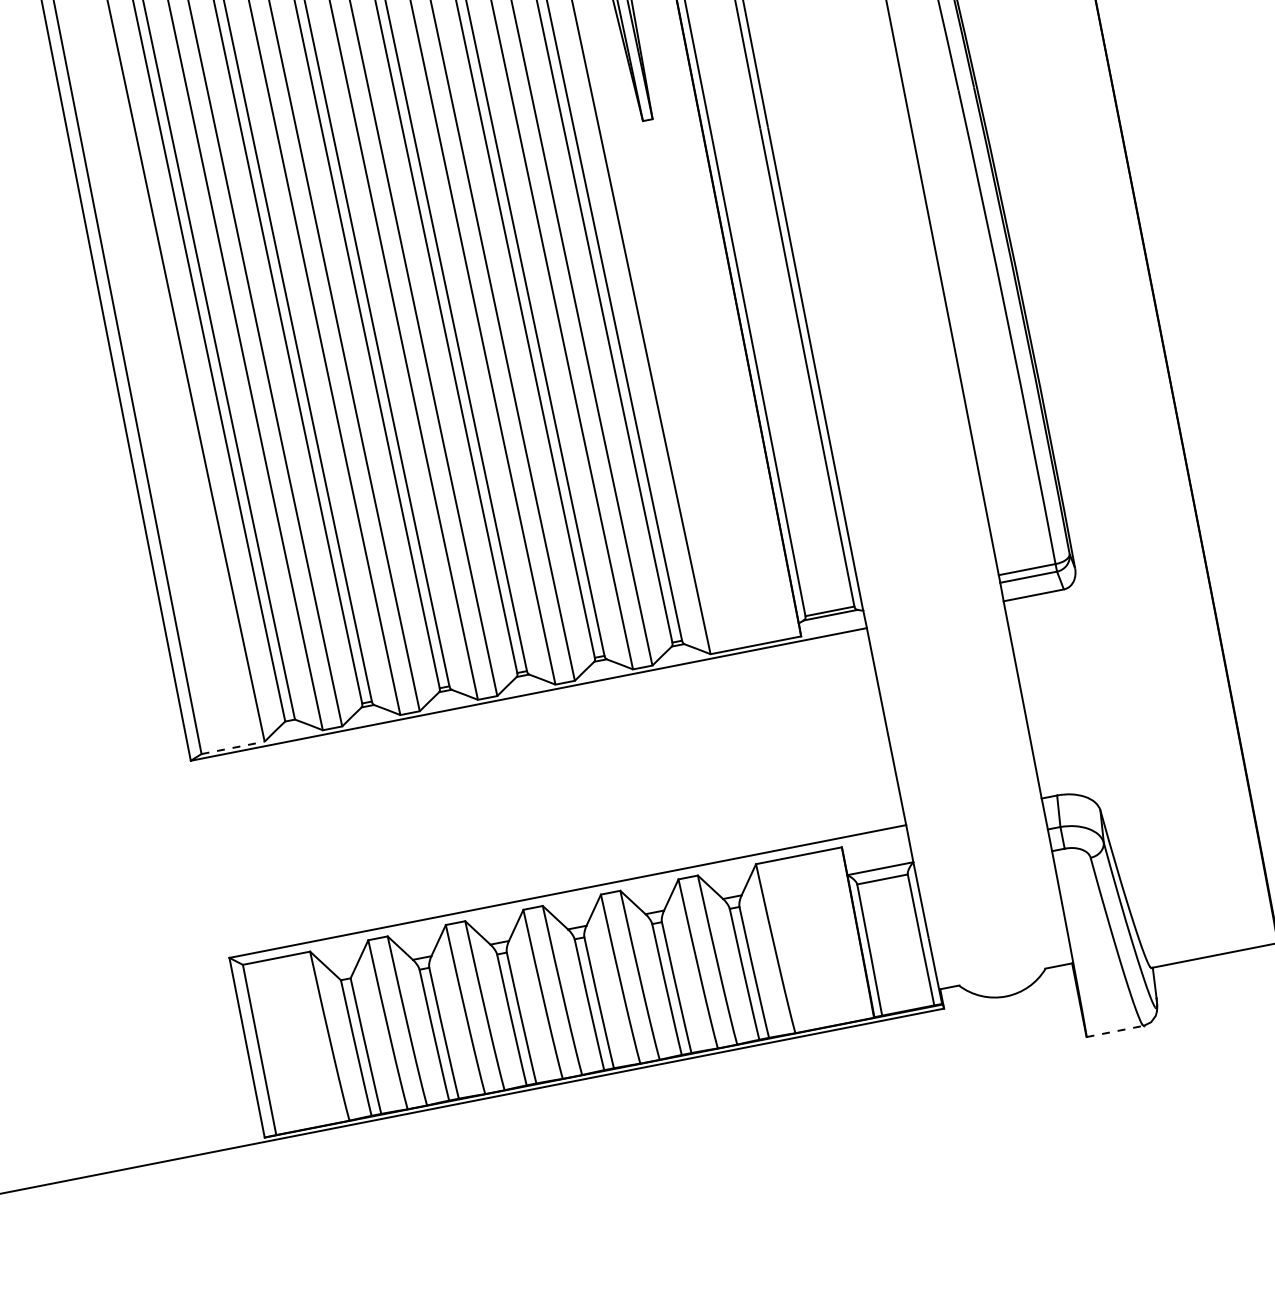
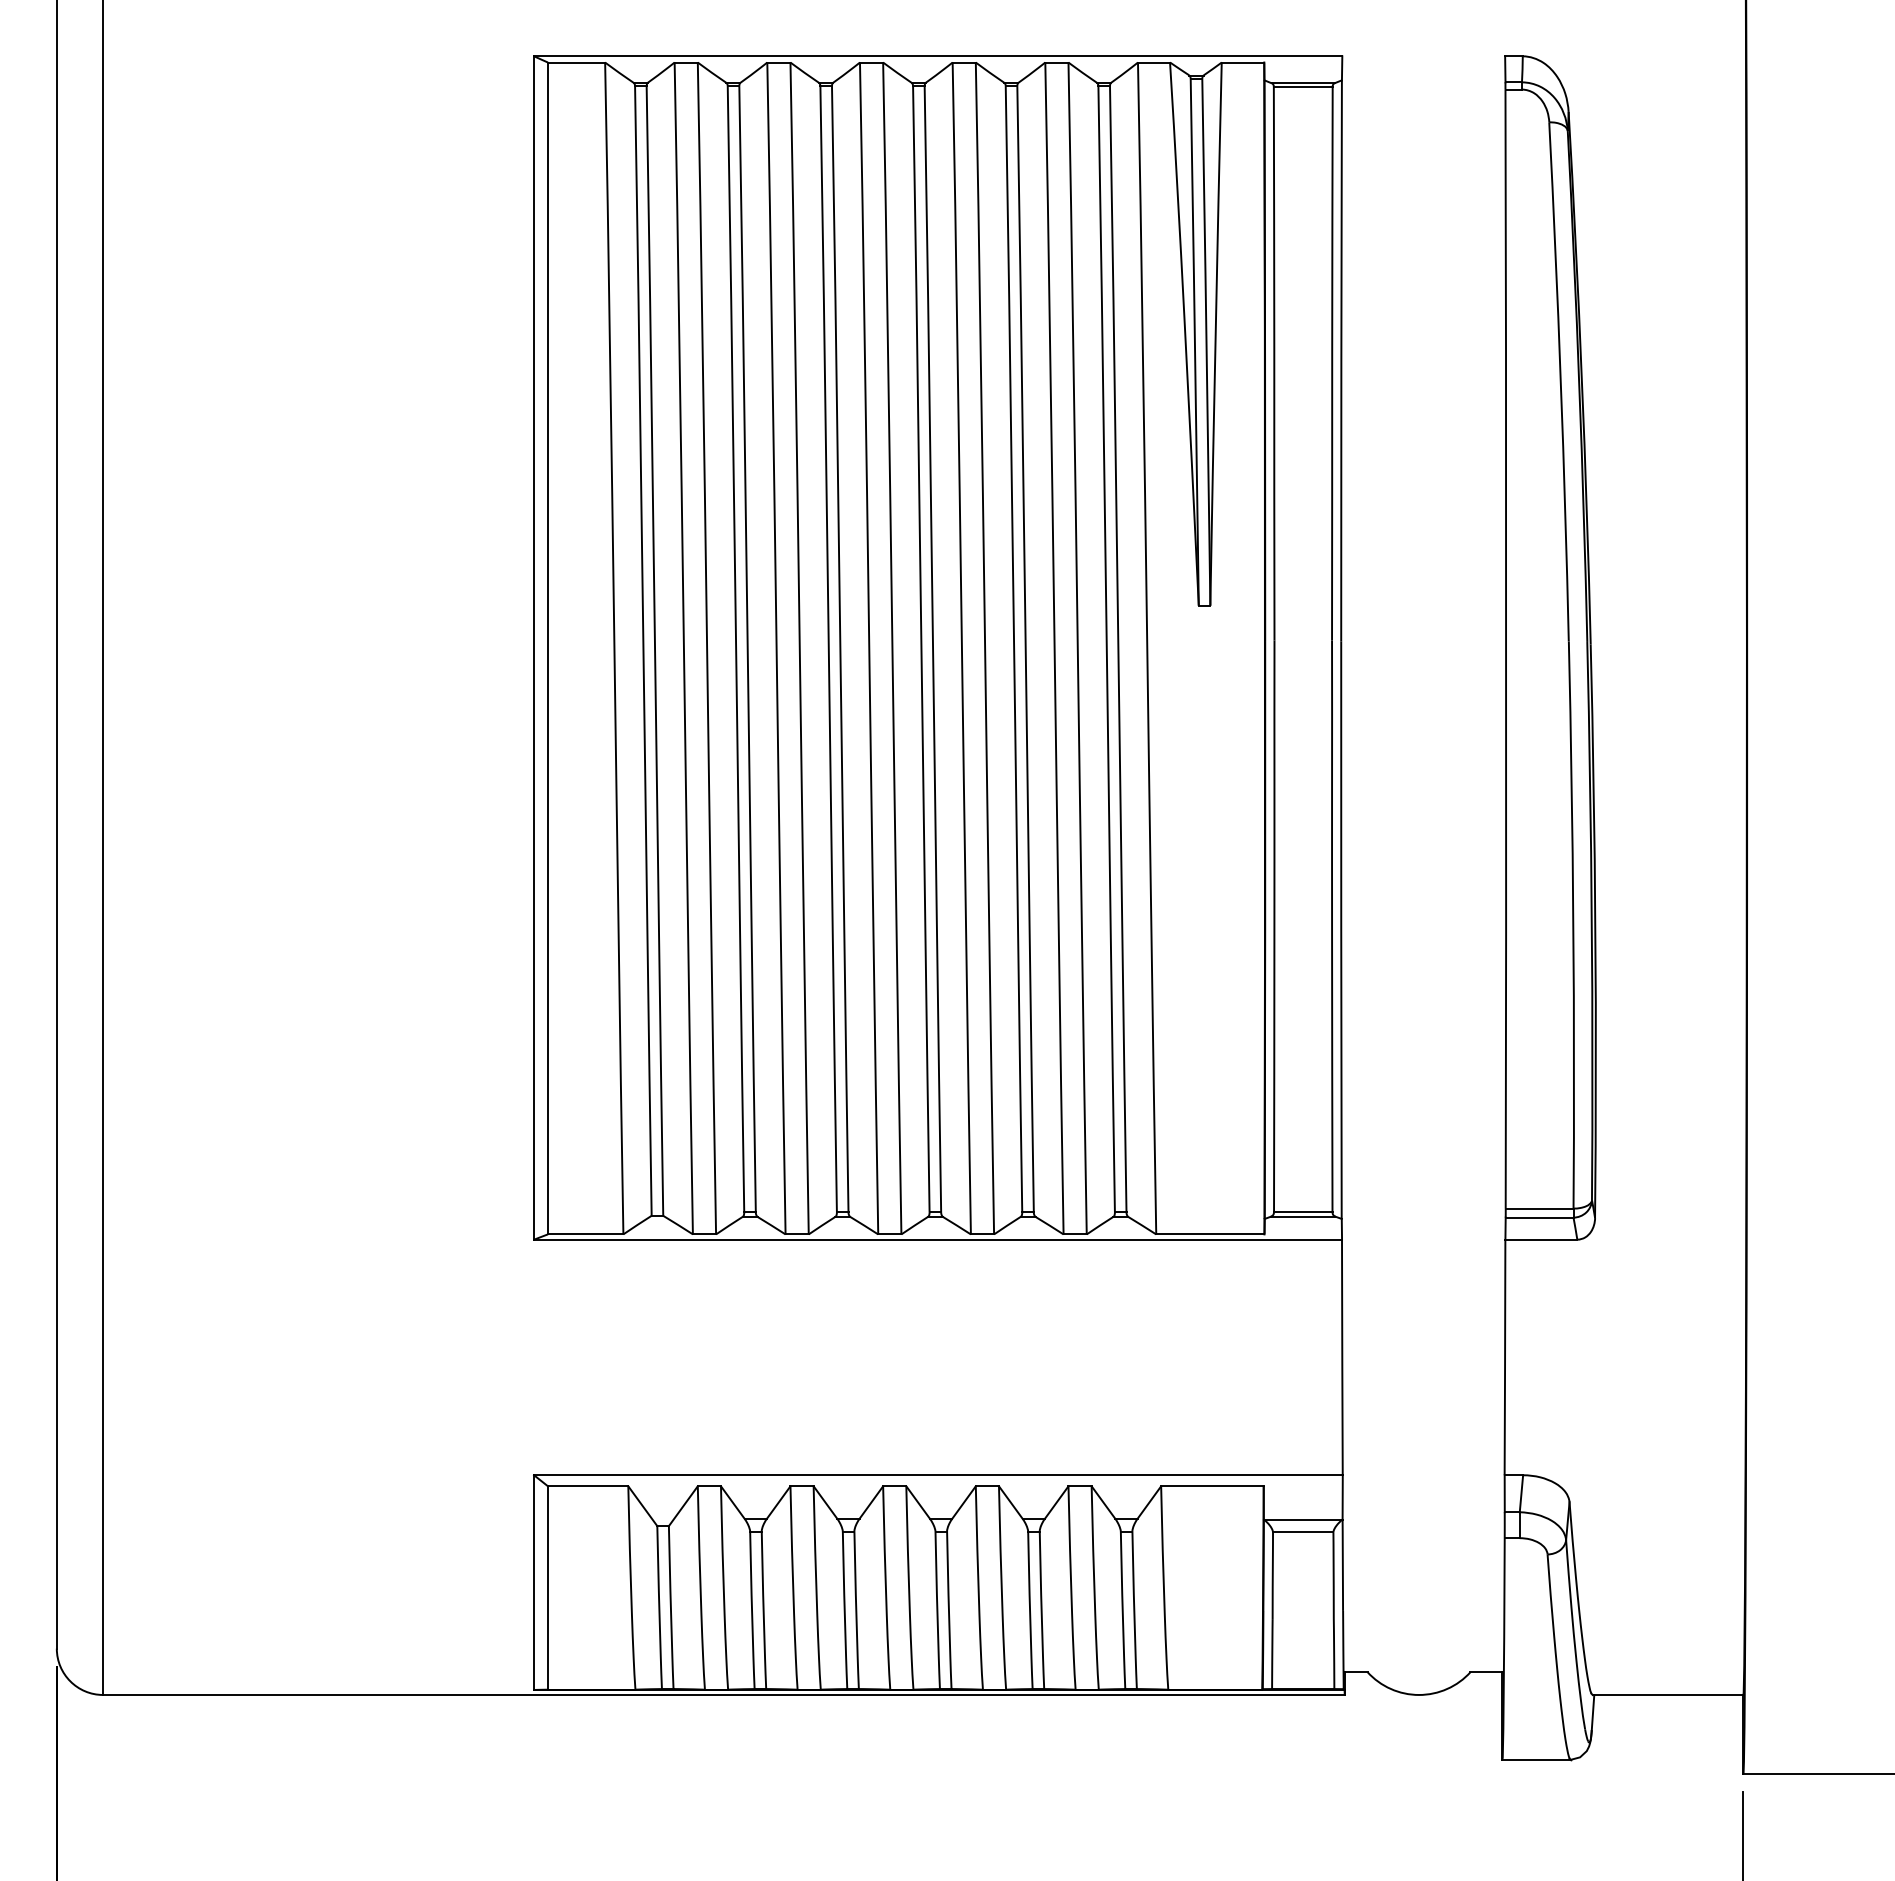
line: (232, 747) -> (585, 1234), dashed -> solid
line: (1115, 1031) -> (1537, 1759), dashed -> solid

